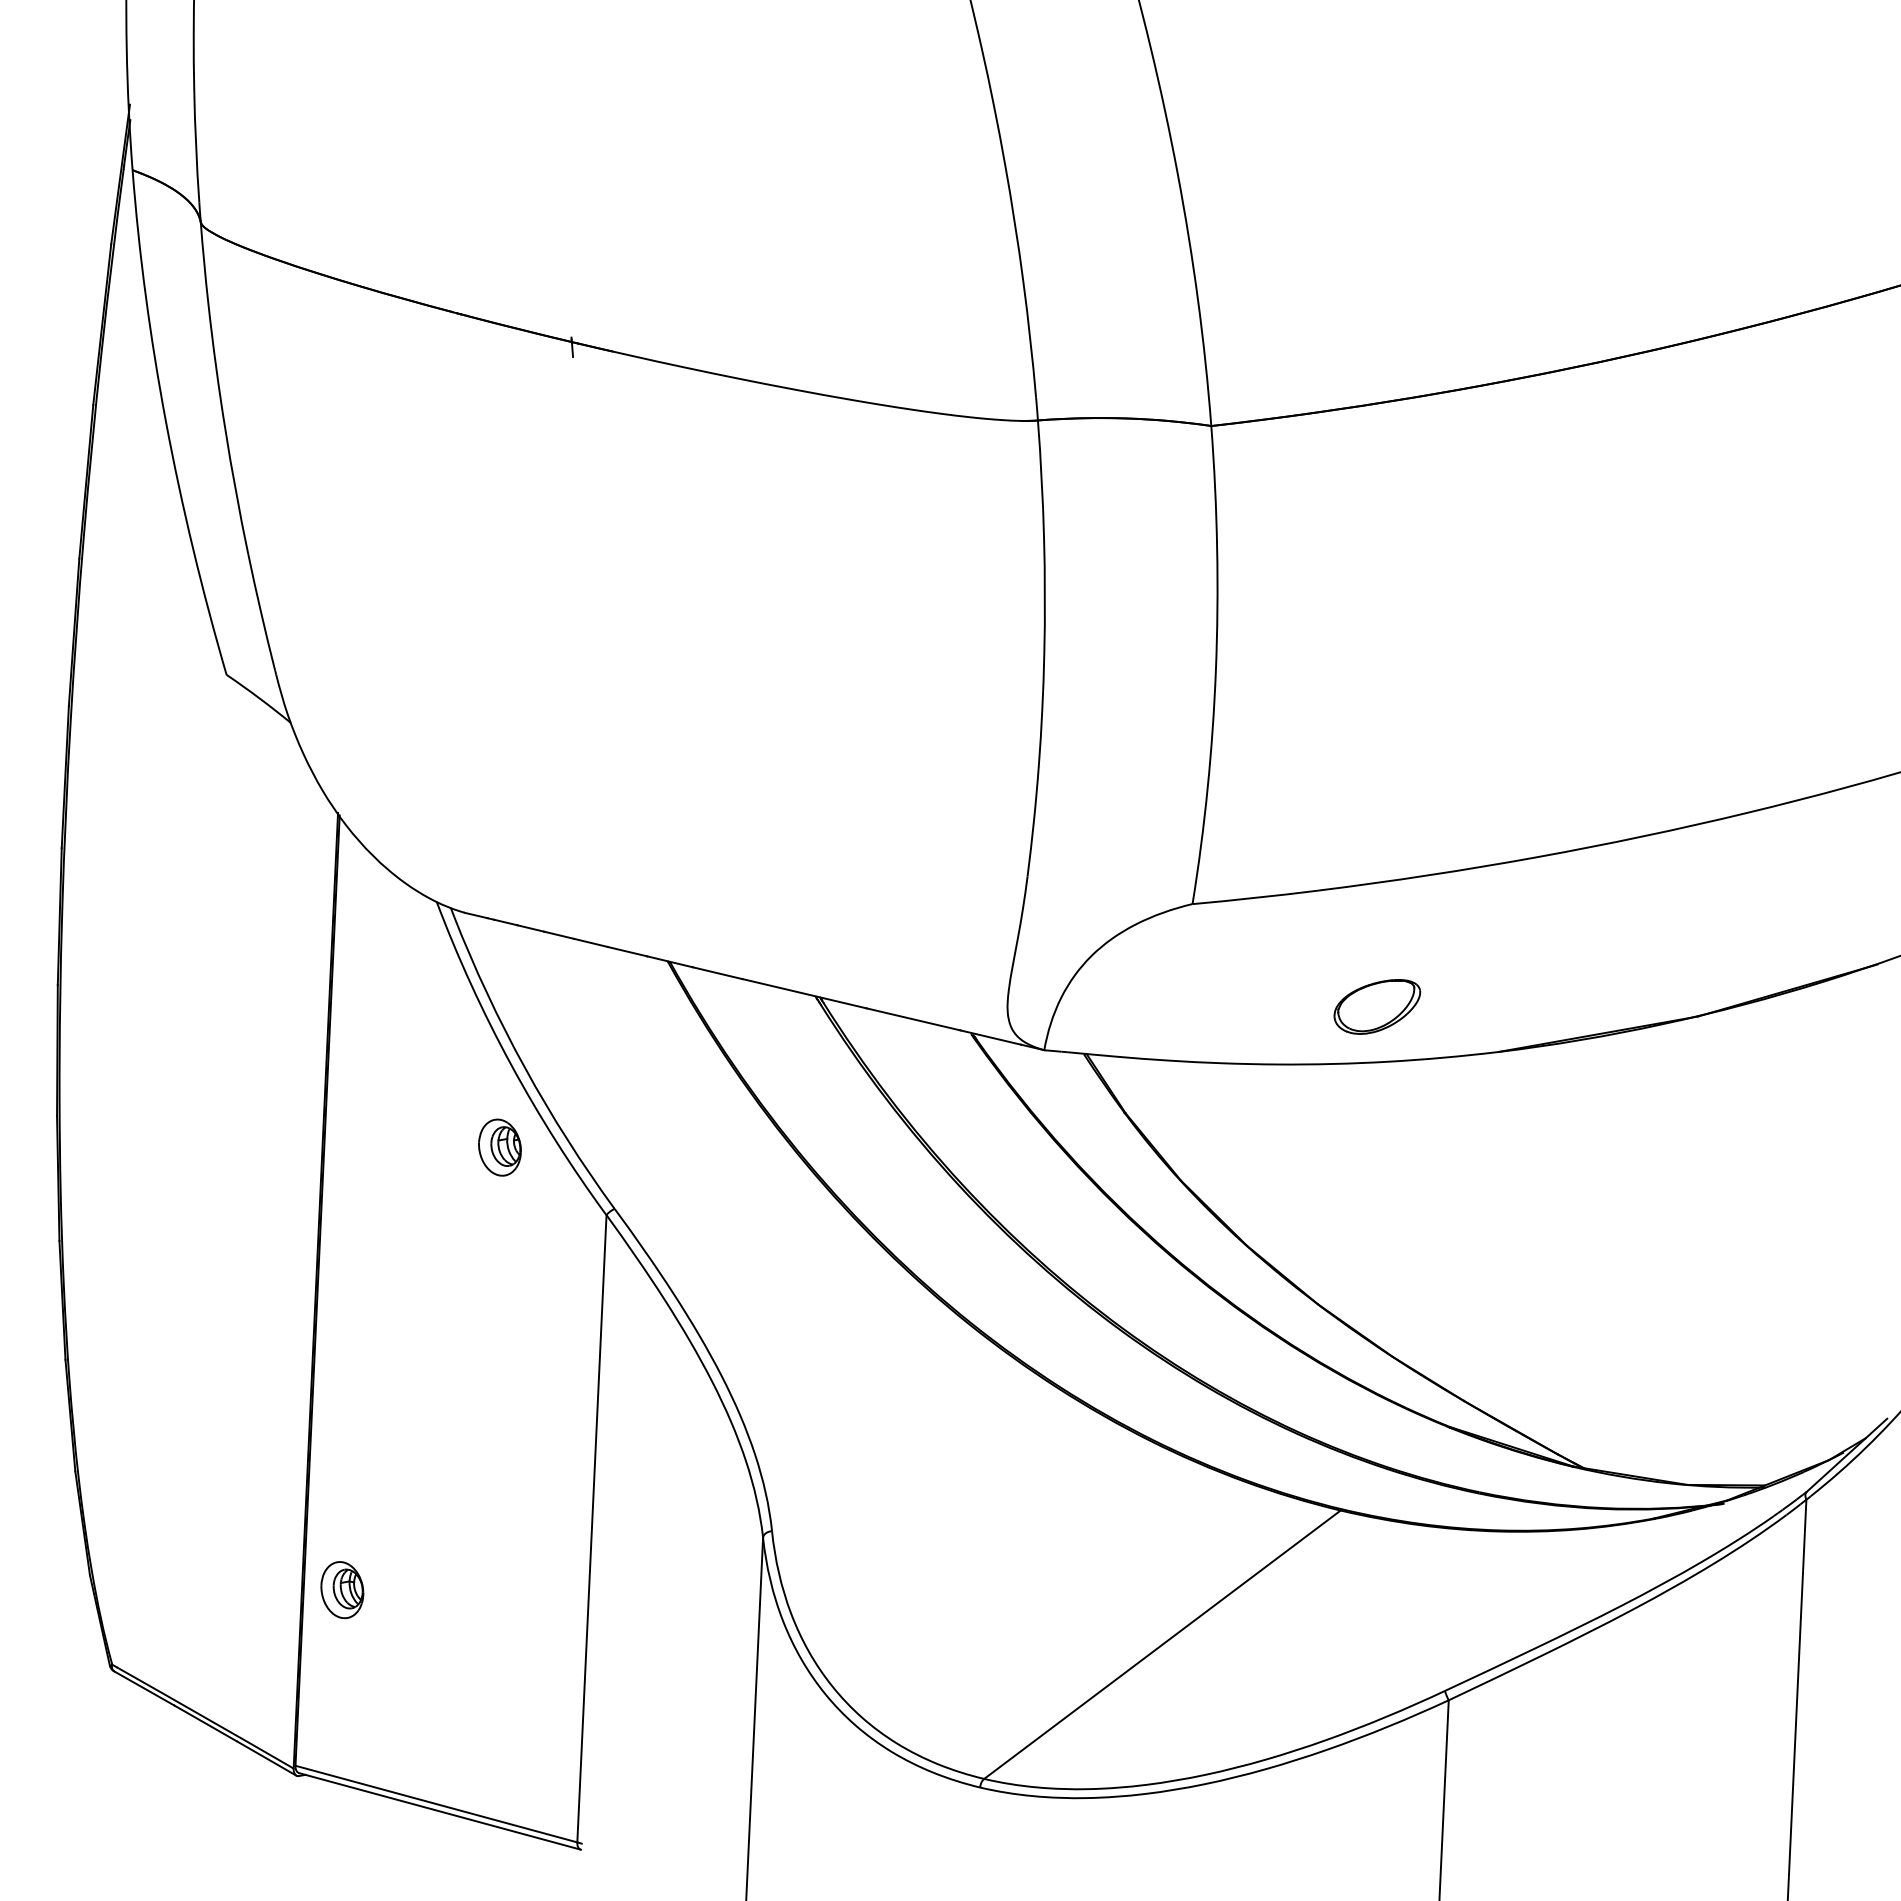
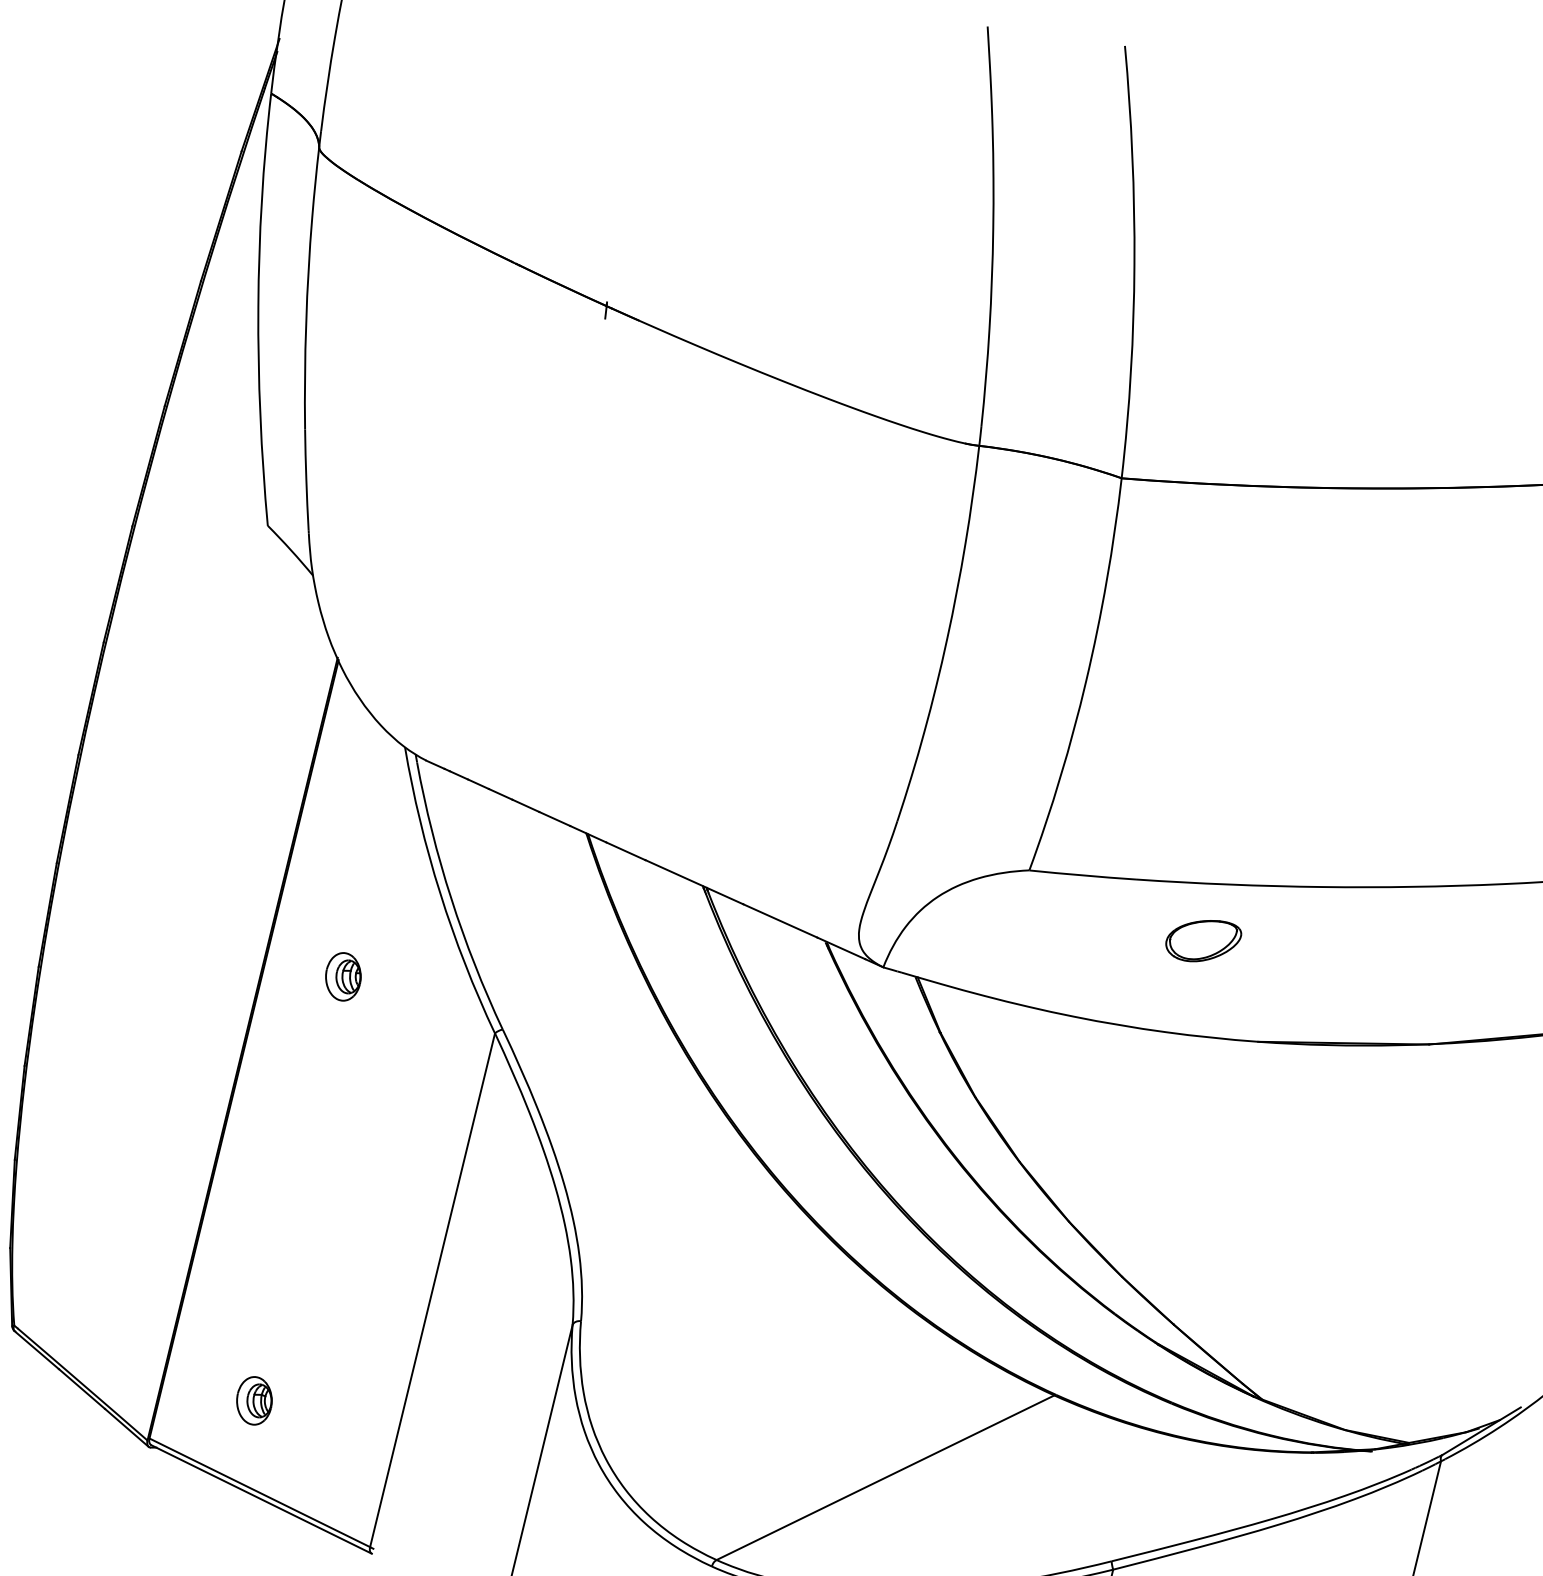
part: (1377, 1006) -> (1203, 940), moved
part: (499, 1147) -> (343, 976), moved
part: (342, 1590) -> (254, 1401), moved

